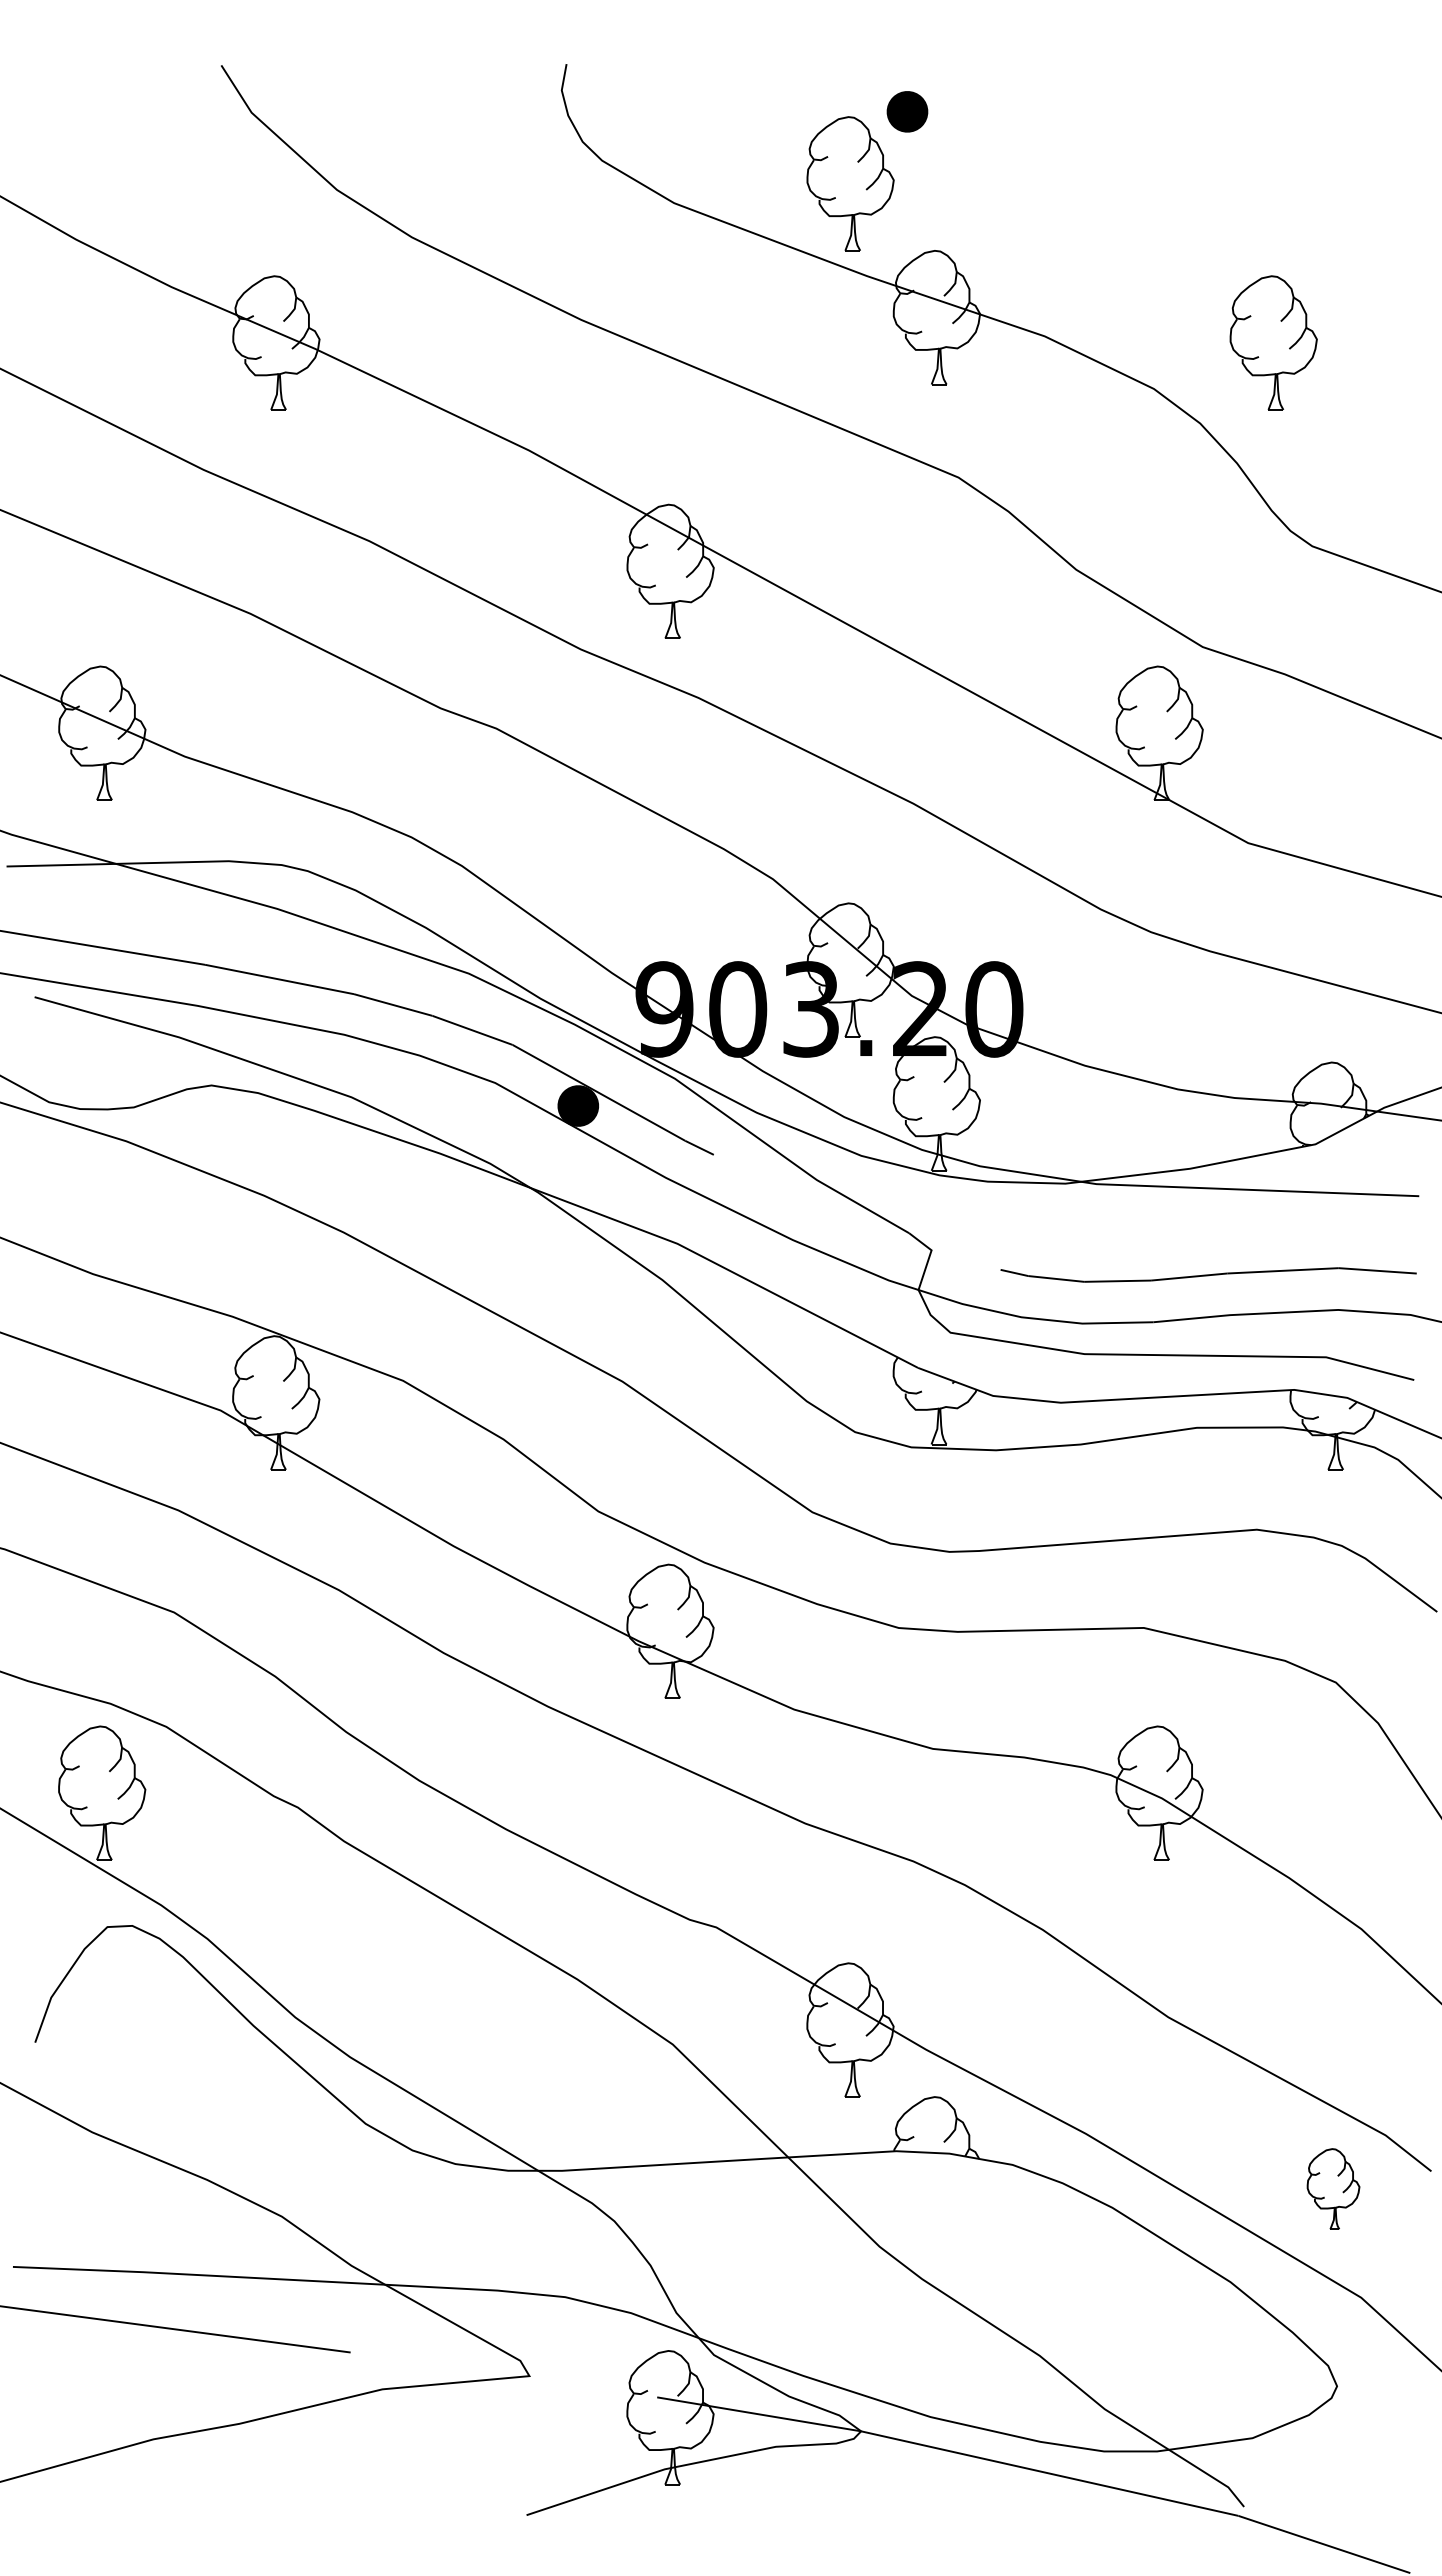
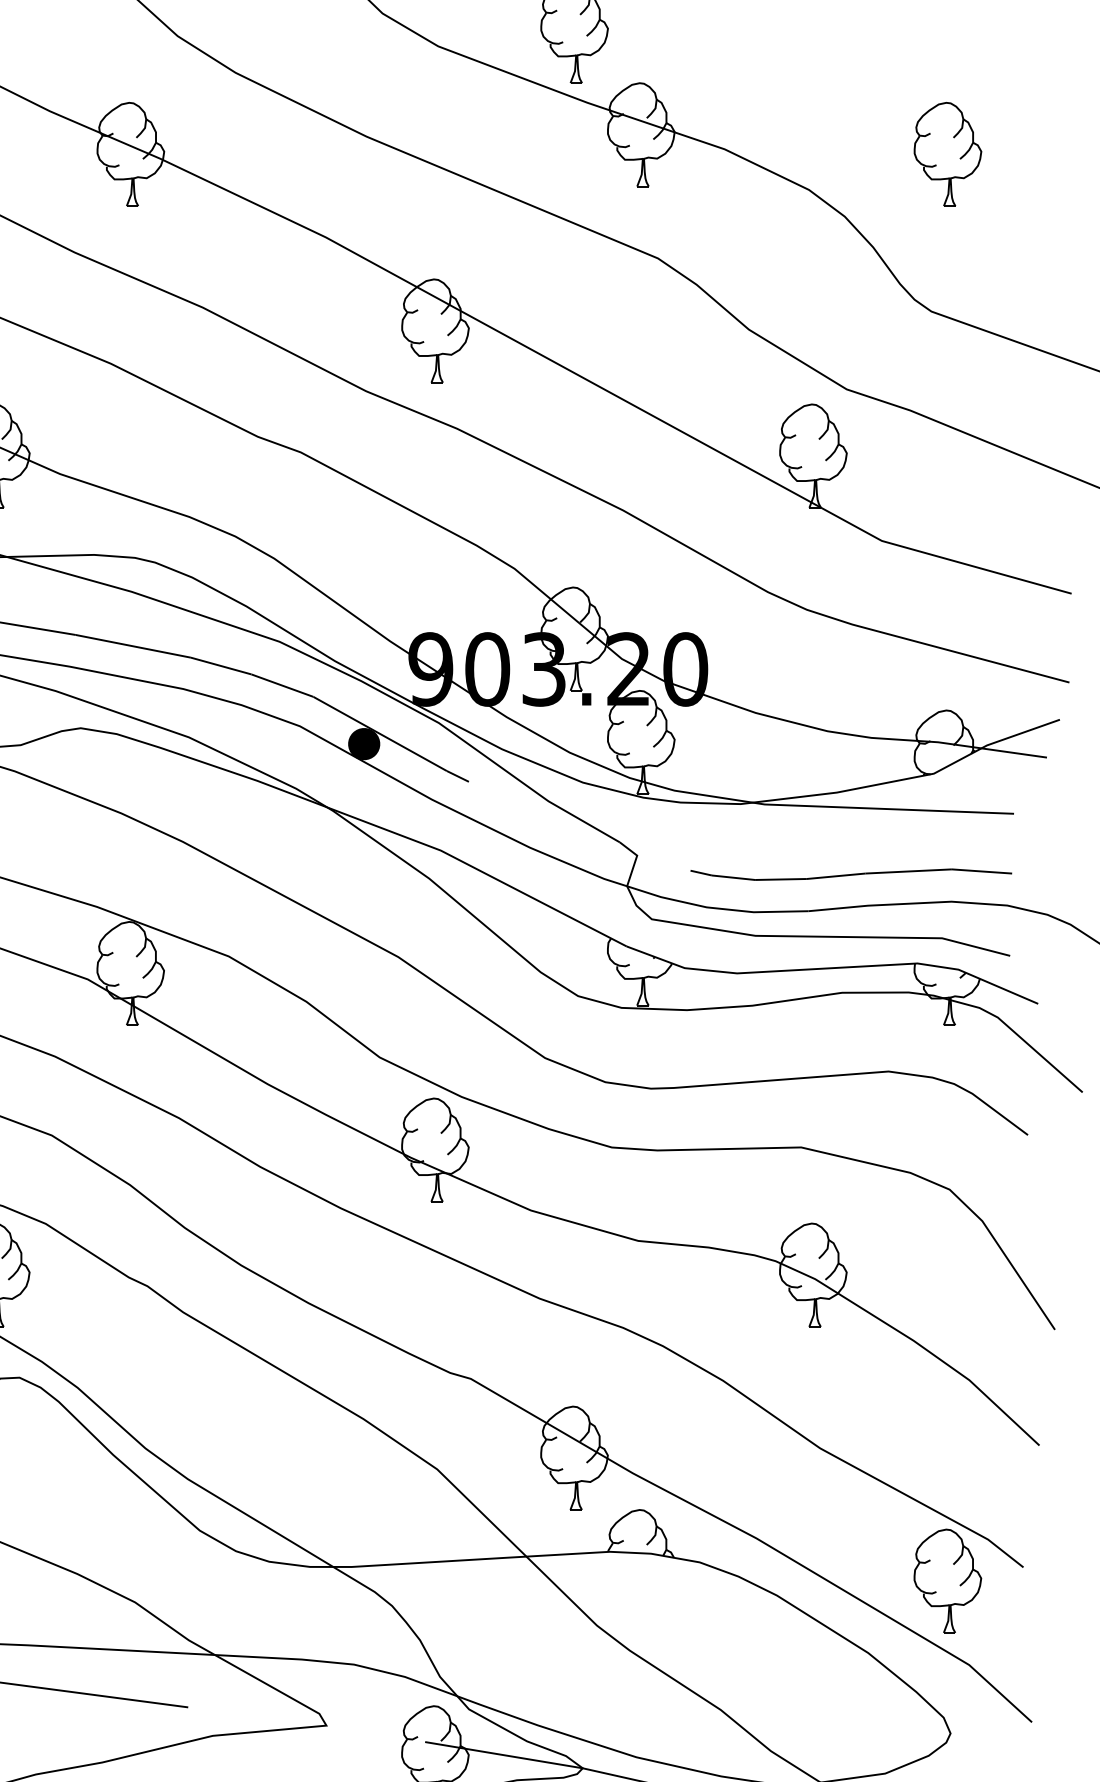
part: (1273, 342) -> (947, 154), moved
part: (1333, 2188) -> (947, 1580), size x1.67

